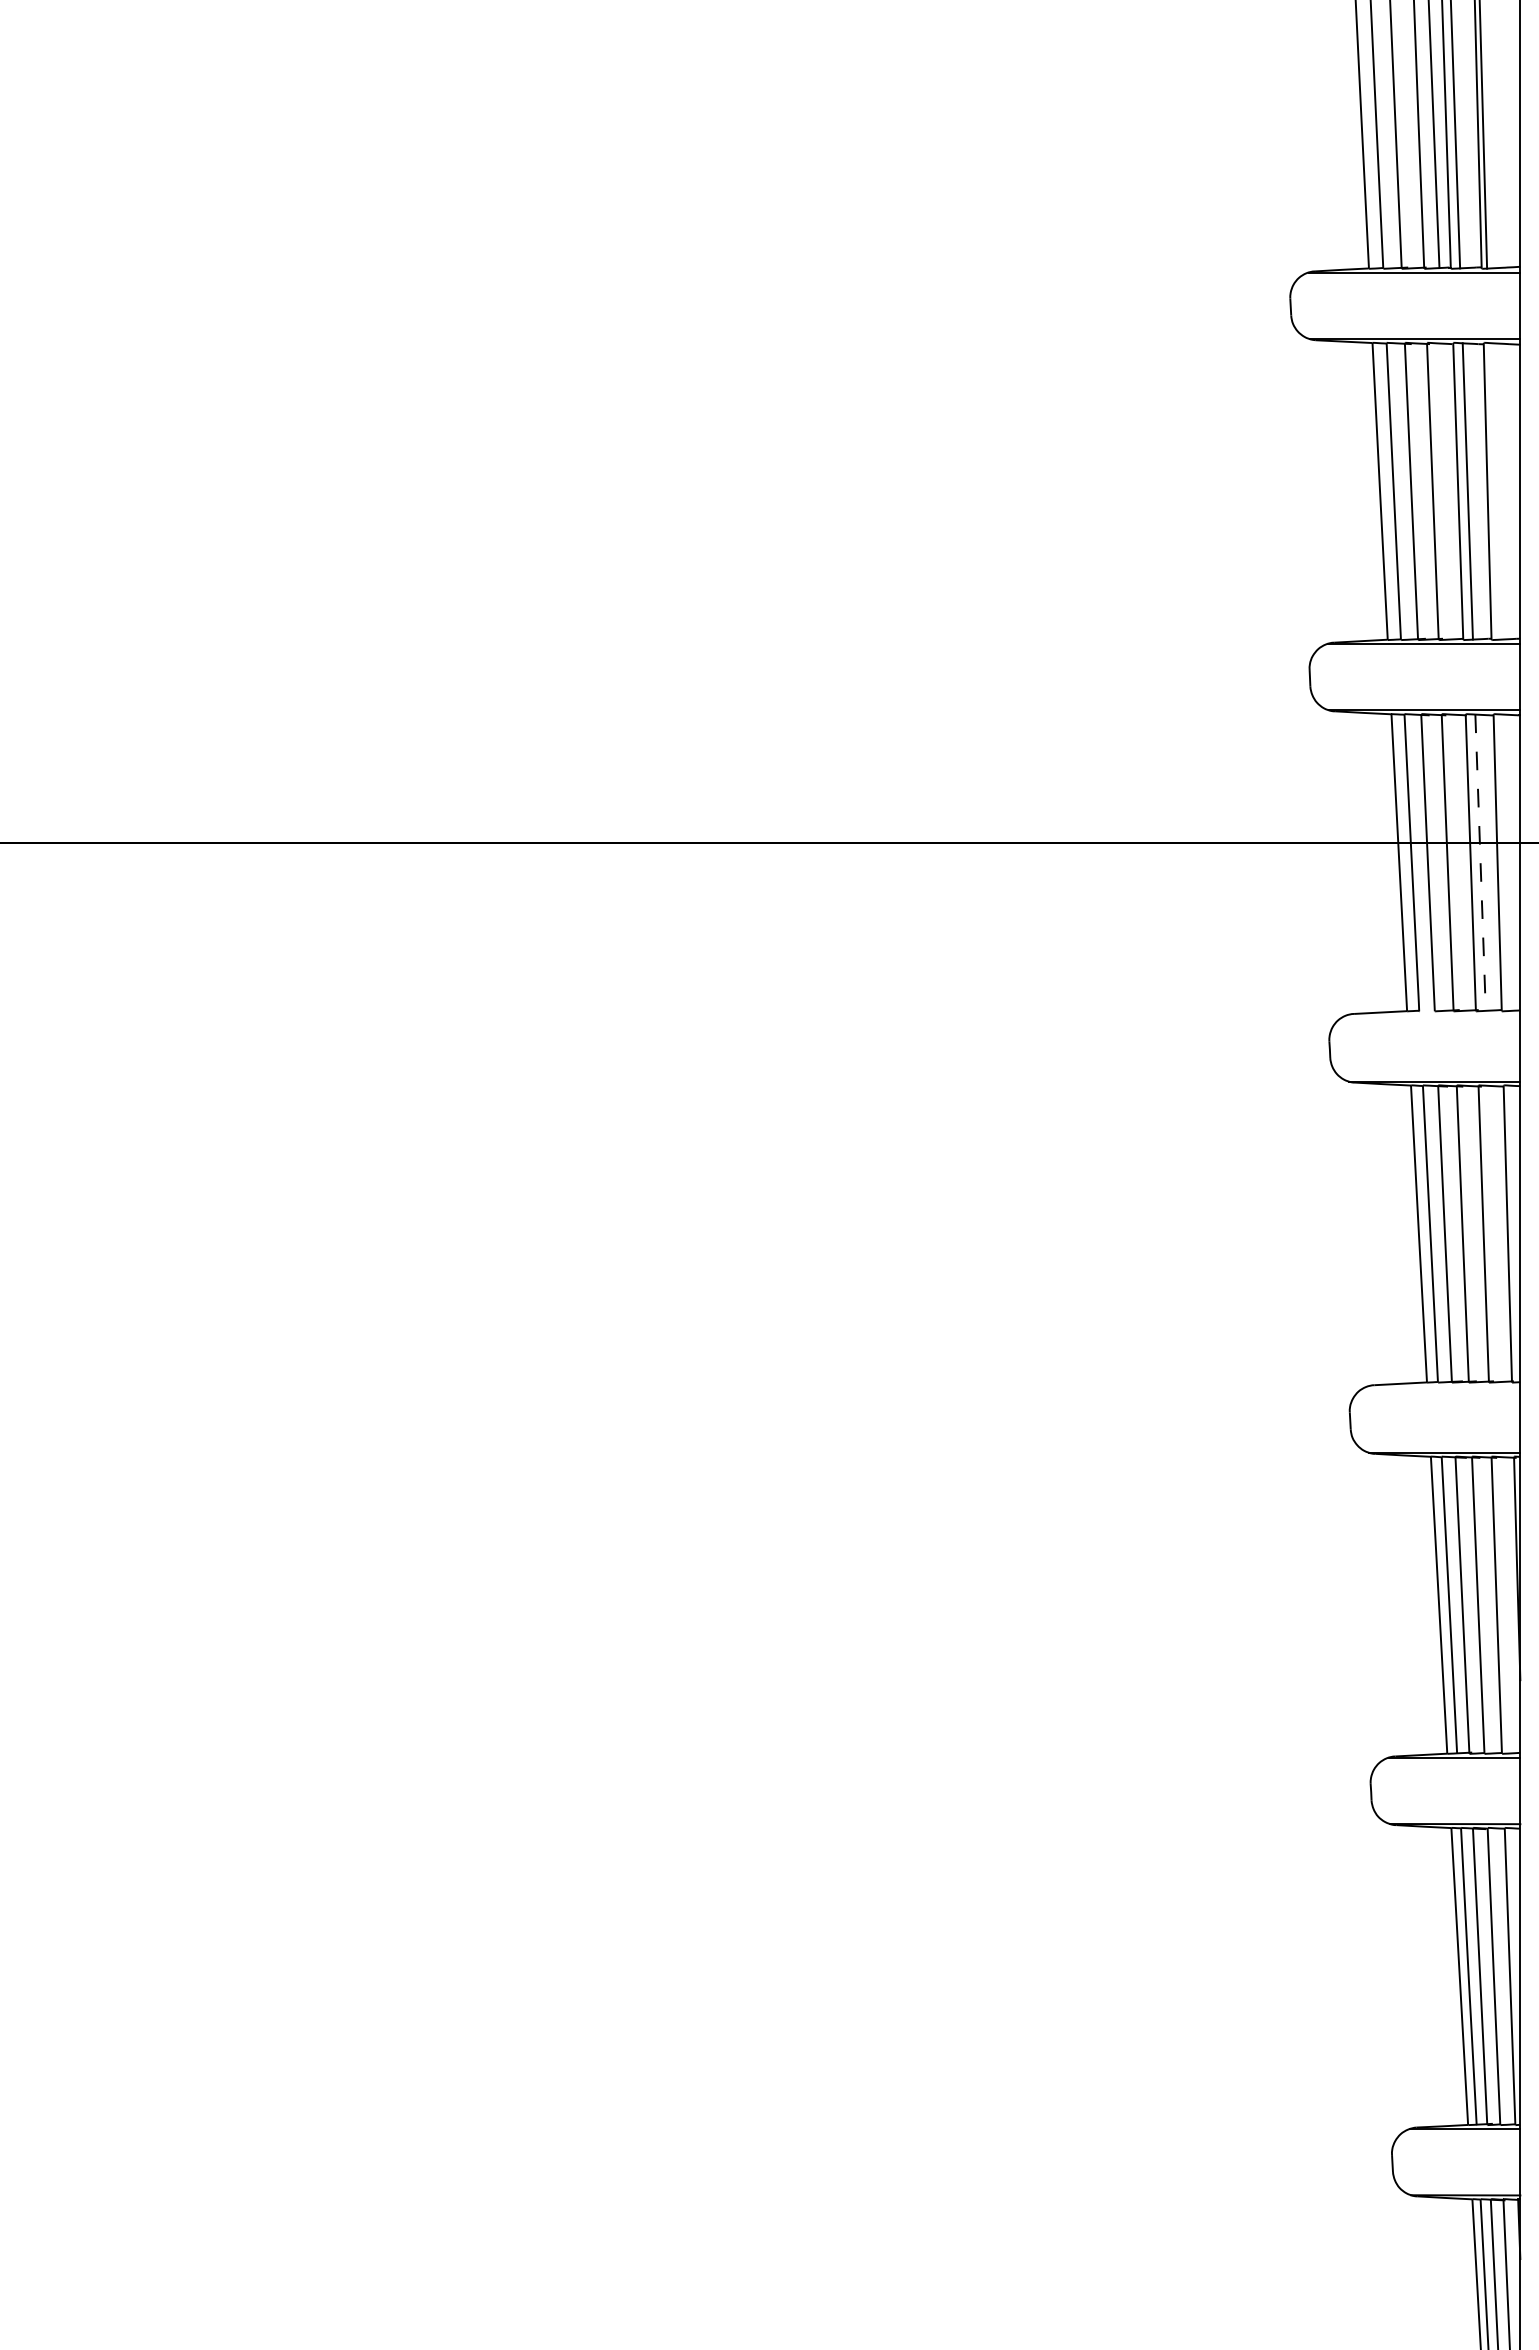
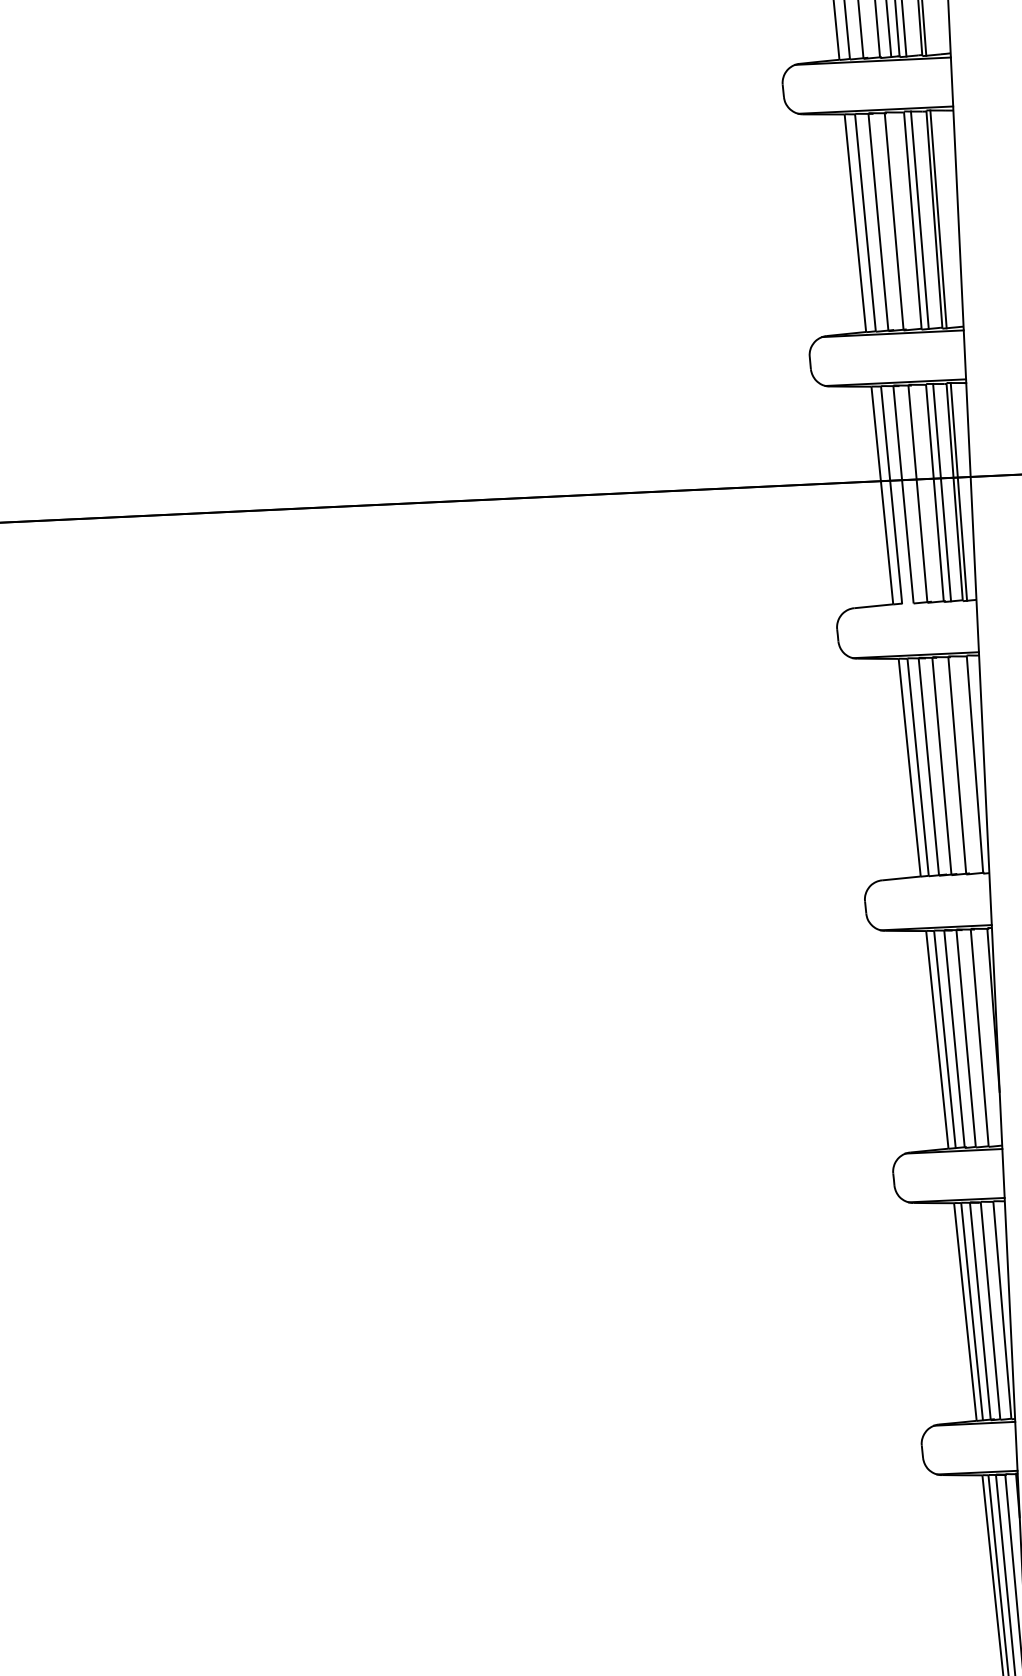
line: (1493, 491) -> (938, 219), added
line: (1503, 862) -> (958, 491), added
line: (1480, 863) -> (942, 493), dashed -> solid

